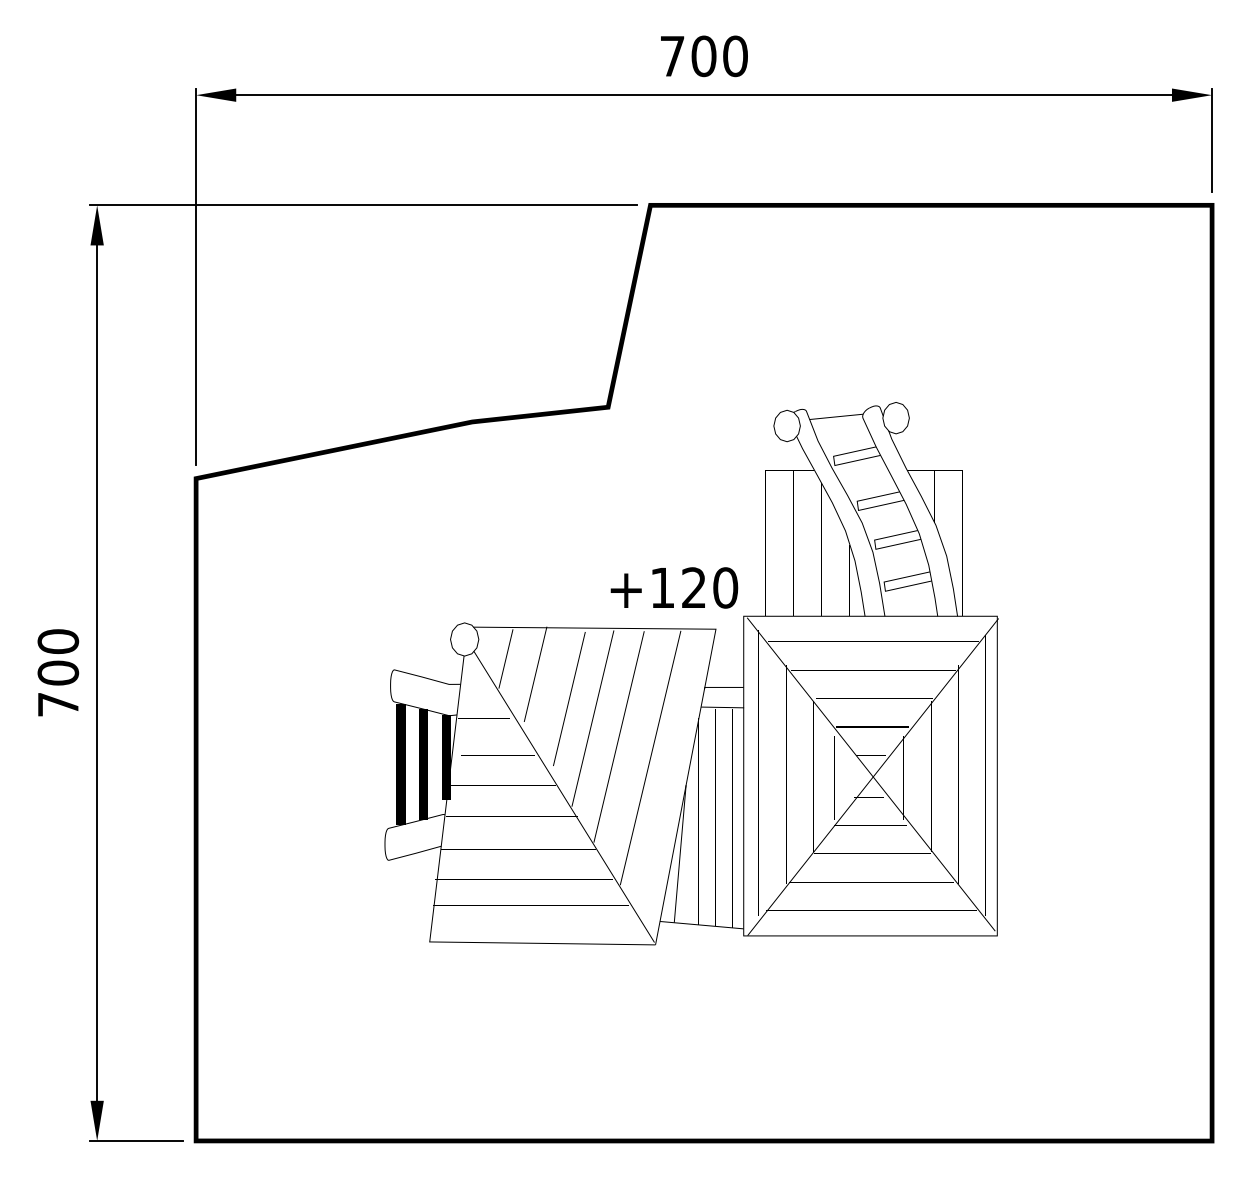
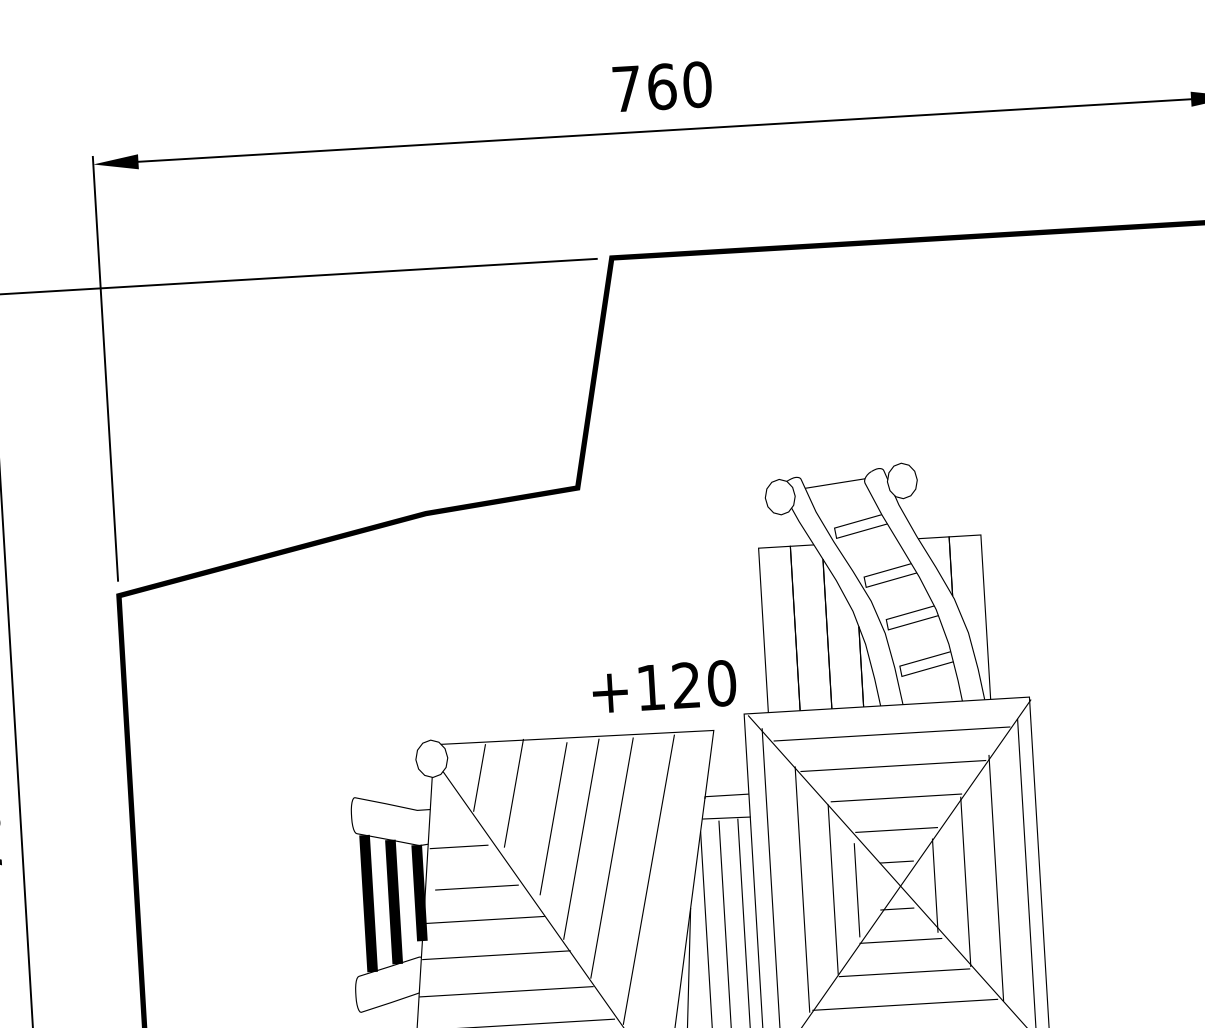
text: (703, 55) -> (661, 85), 700 -> 760

